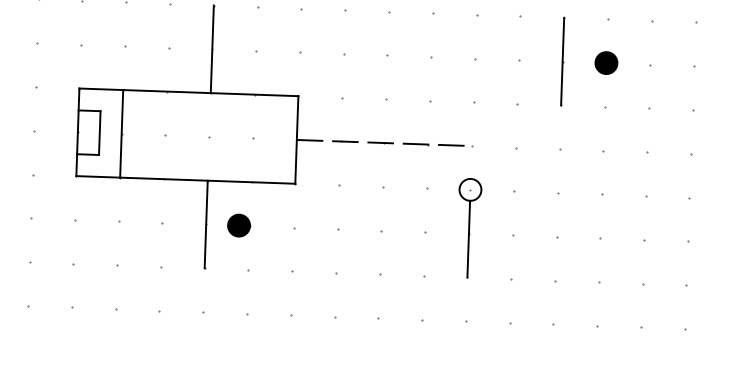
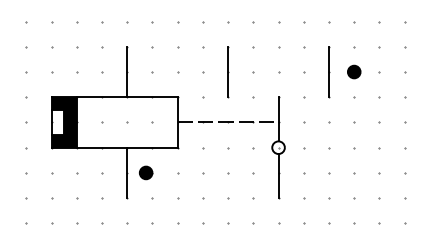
line: (388, 54) -> (228, 71), added
fill: (98, 133) -> (63, 122), added
line: (472, 140) -> (278, 119), added

